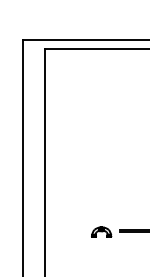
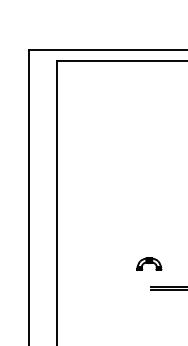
part: (101, 231) -> (149, 263), moved

